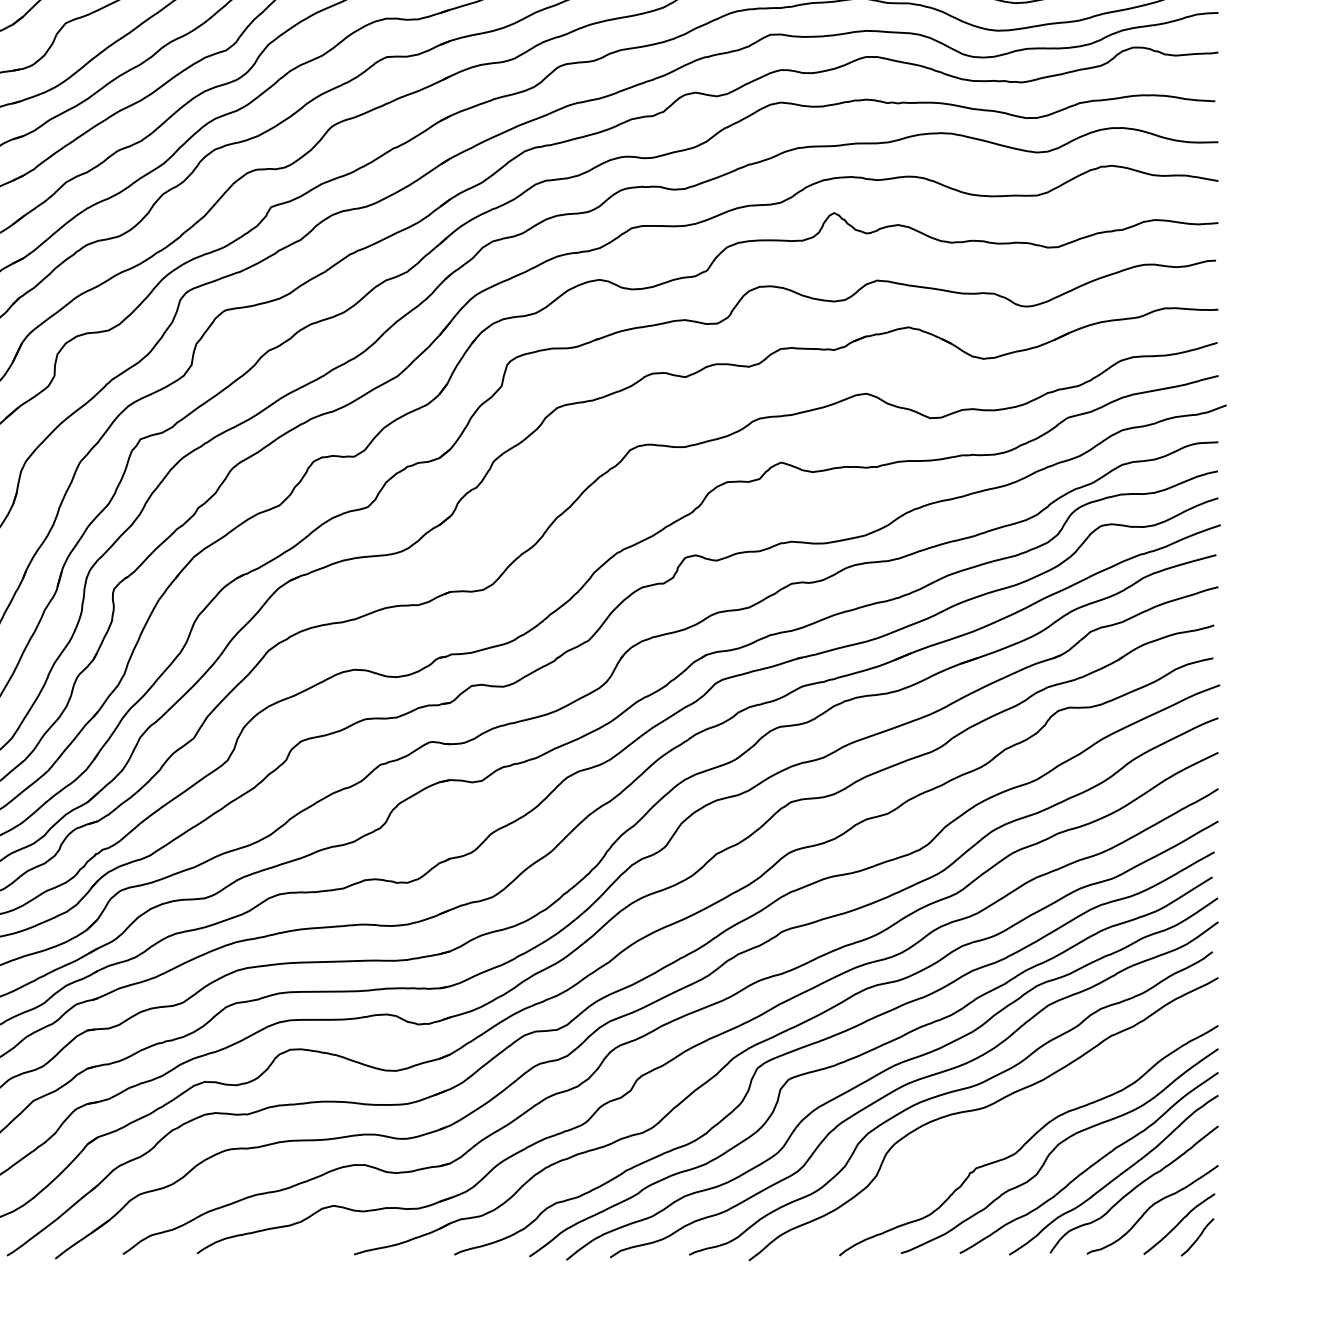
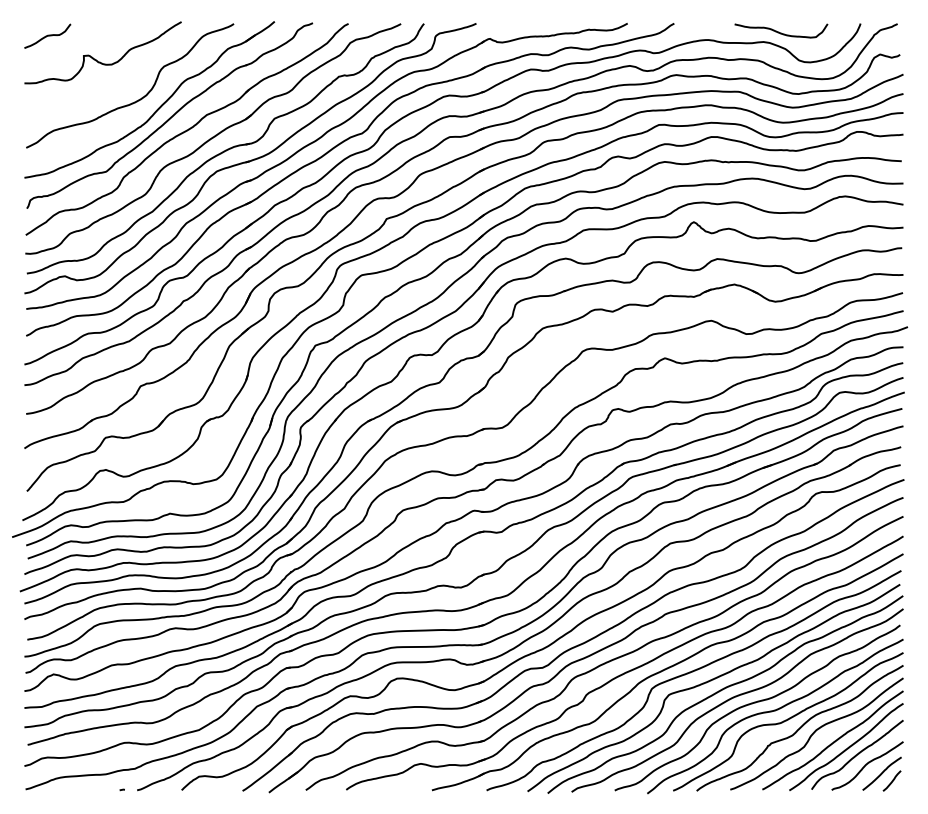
curve: (1007, 1126) -> (788, 720), added

